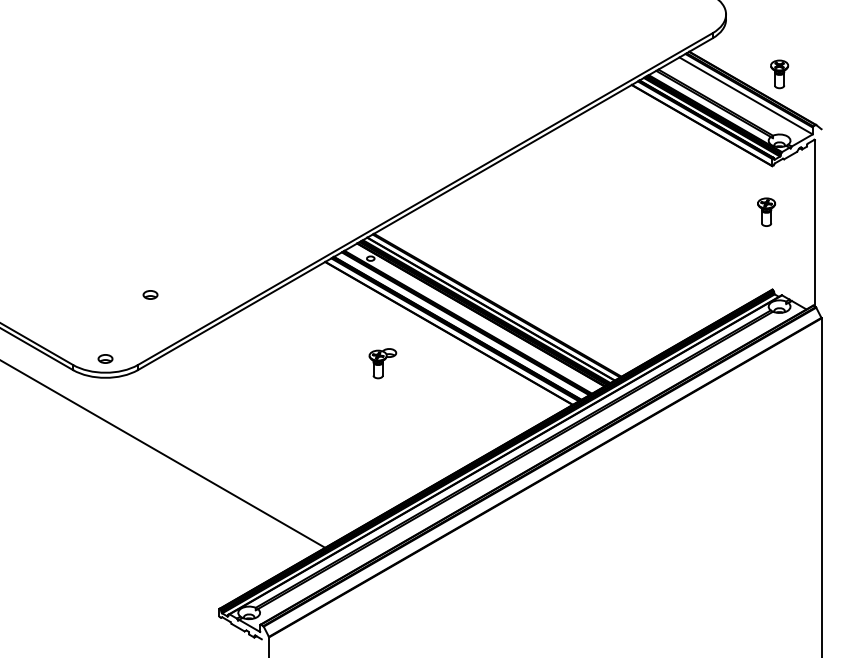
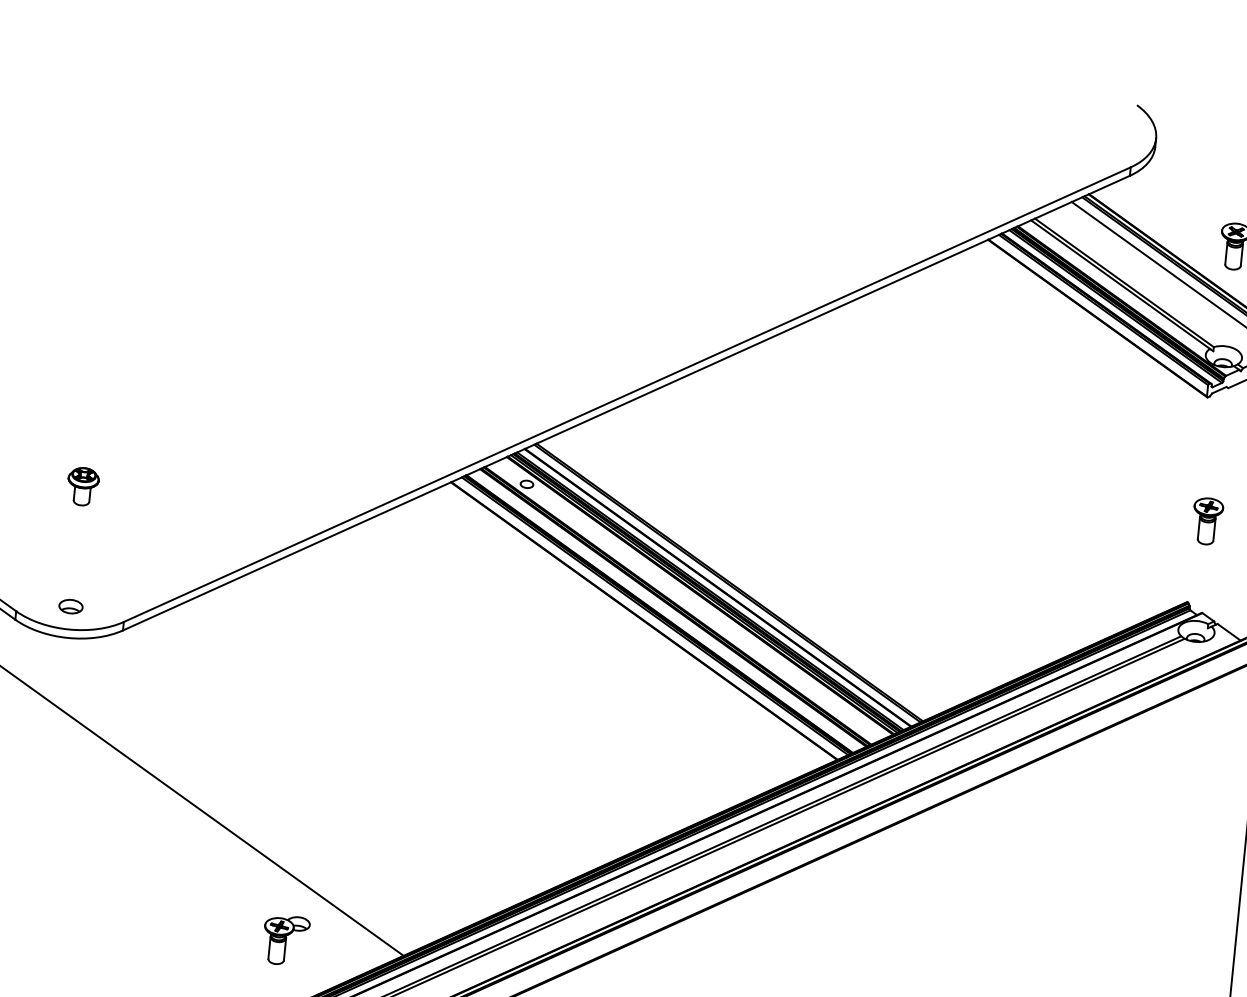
part: (766, 211) -> (1207, 520), moved
part: (105, 286) -> (82, 486), added
part: (150, 294) -> (156, 507), removed
part: (382, 363) -> (285, 940), moved

